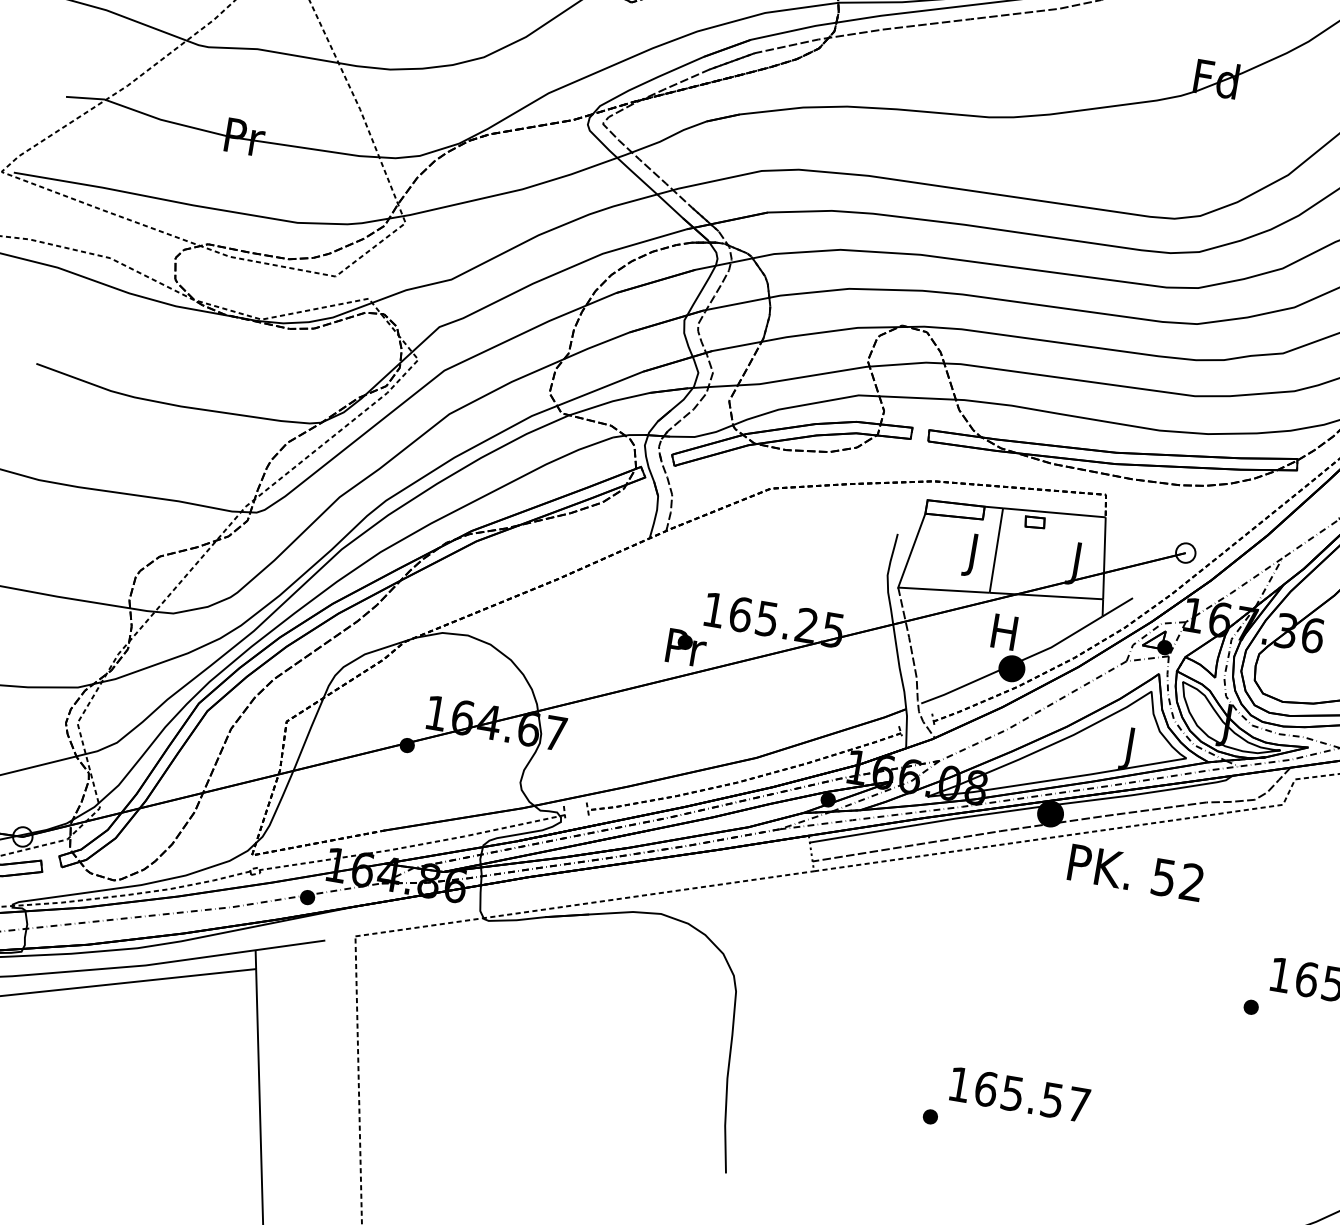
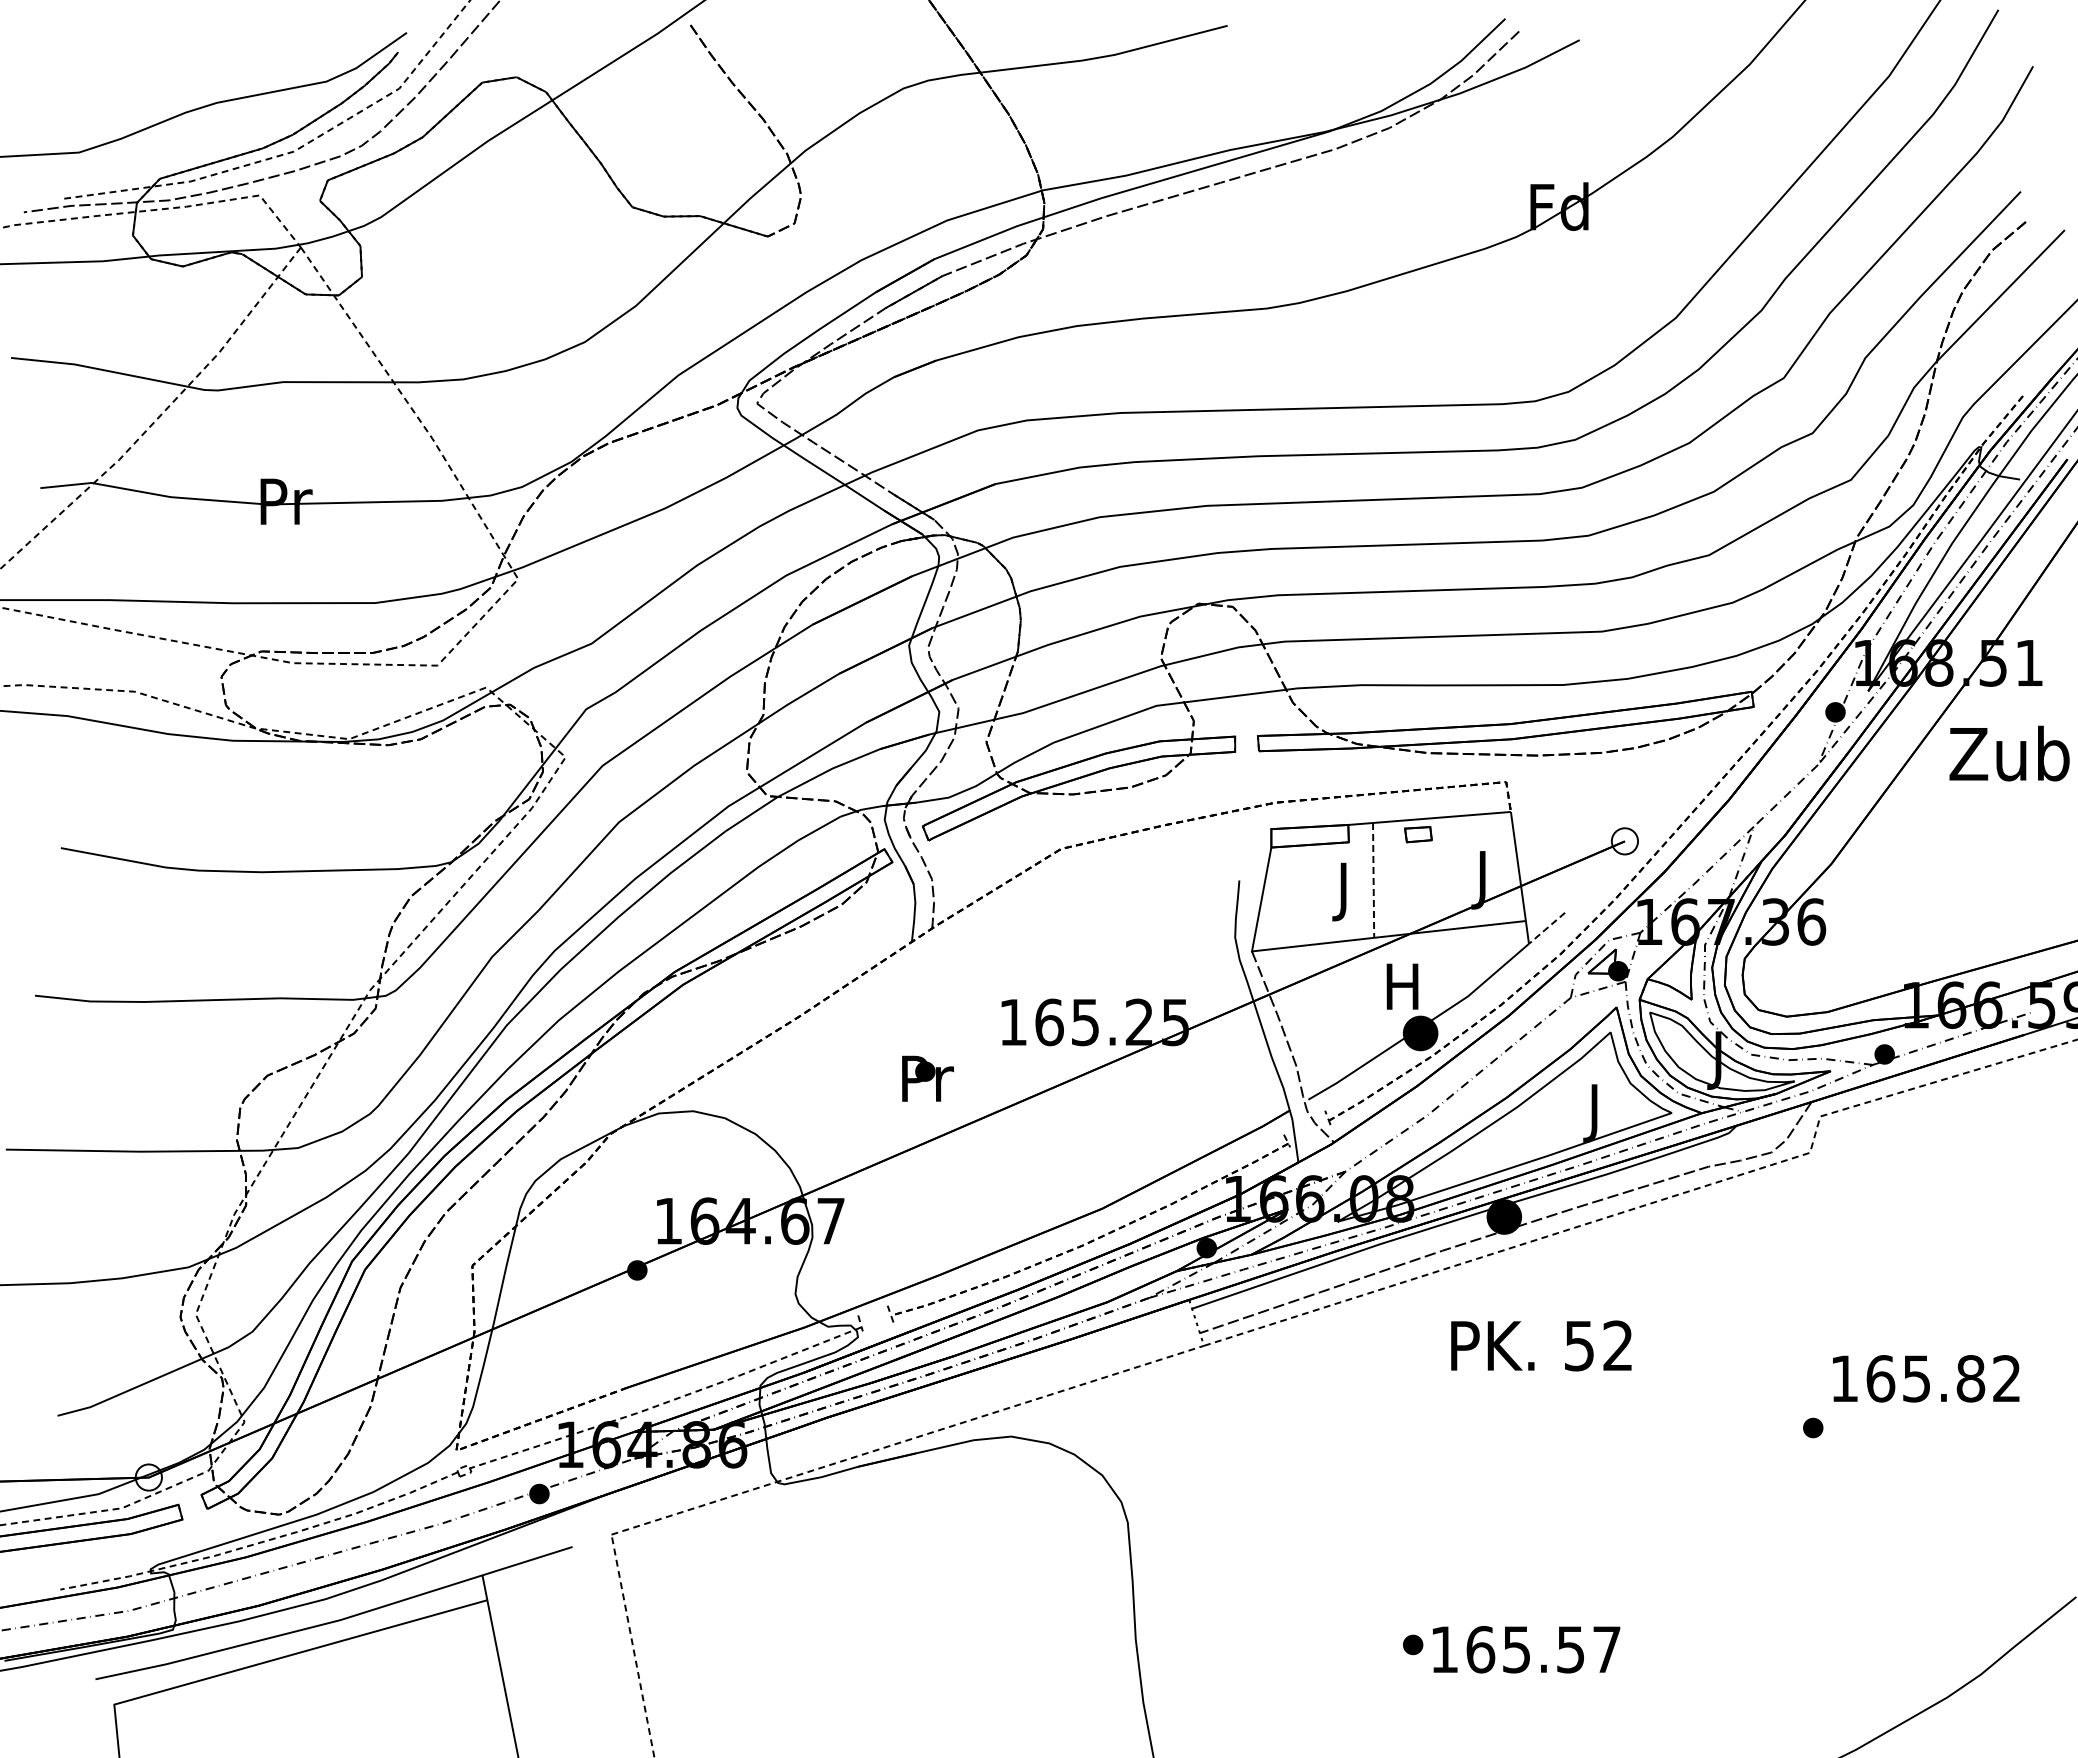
line: (996, 550) -> (1373, 880), solid -> dashed
line: (1118, 607) -> (1547, 928), solid -> dashed
text: (686, 647) -> (927, 1078), moved
text: (1135, 872) -> (1541, 1345), moved
text: (1019, 1094) -> (1526, 1649), moved

